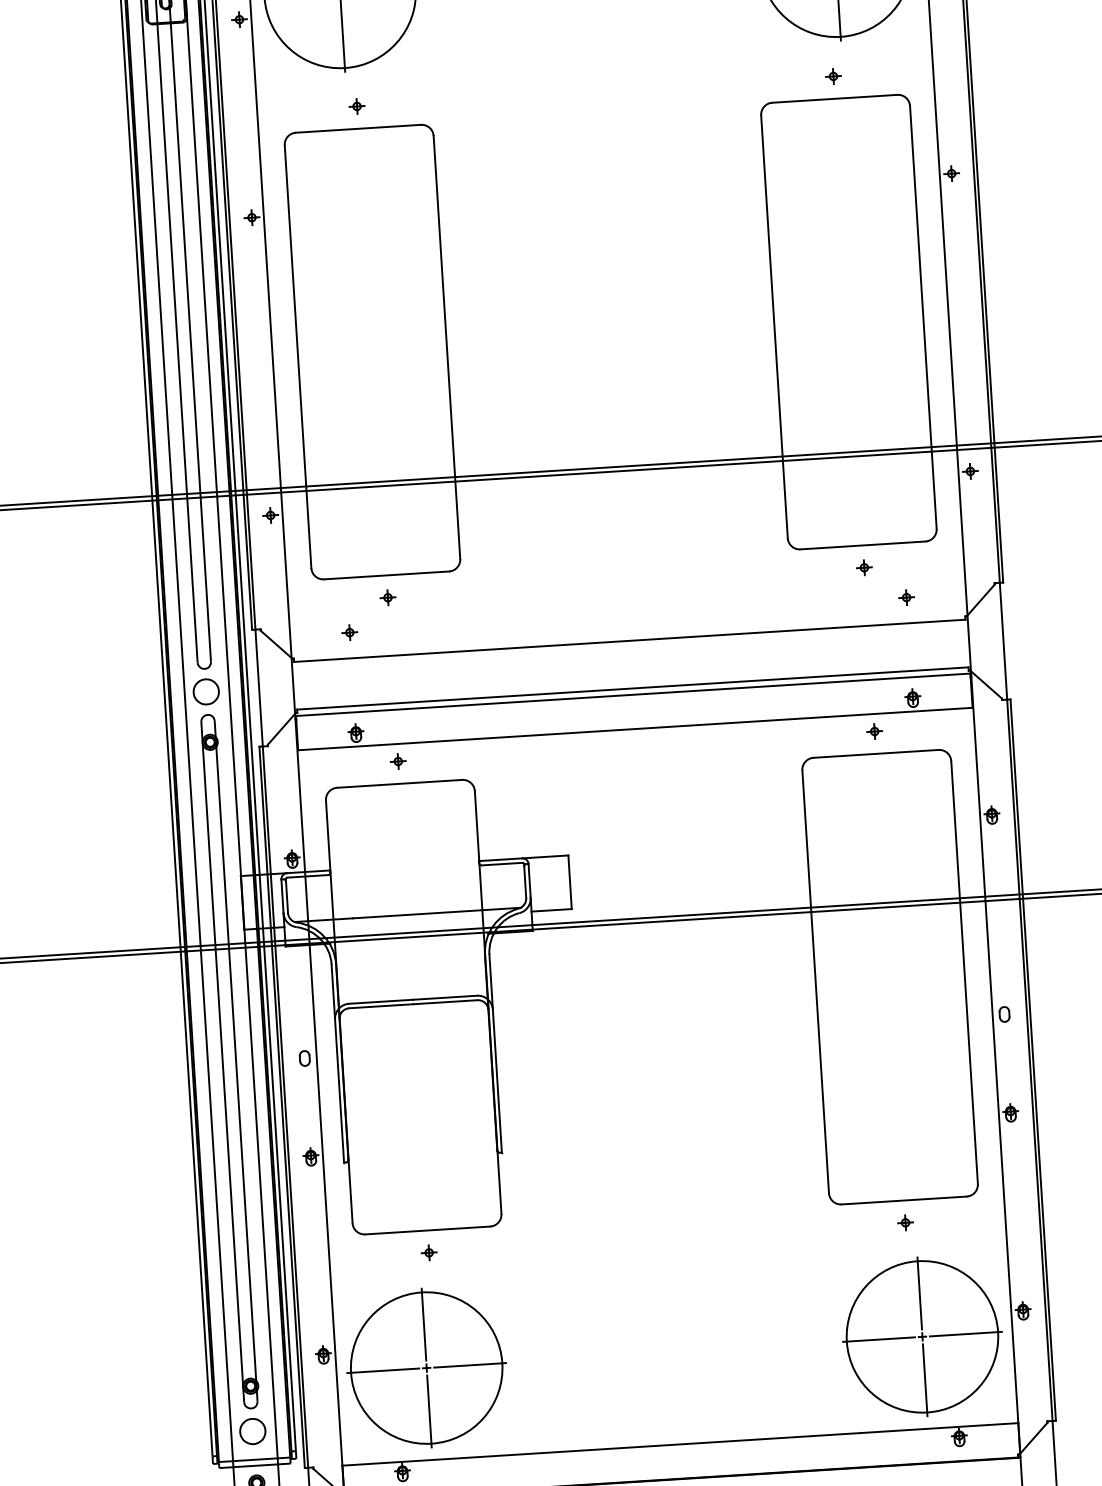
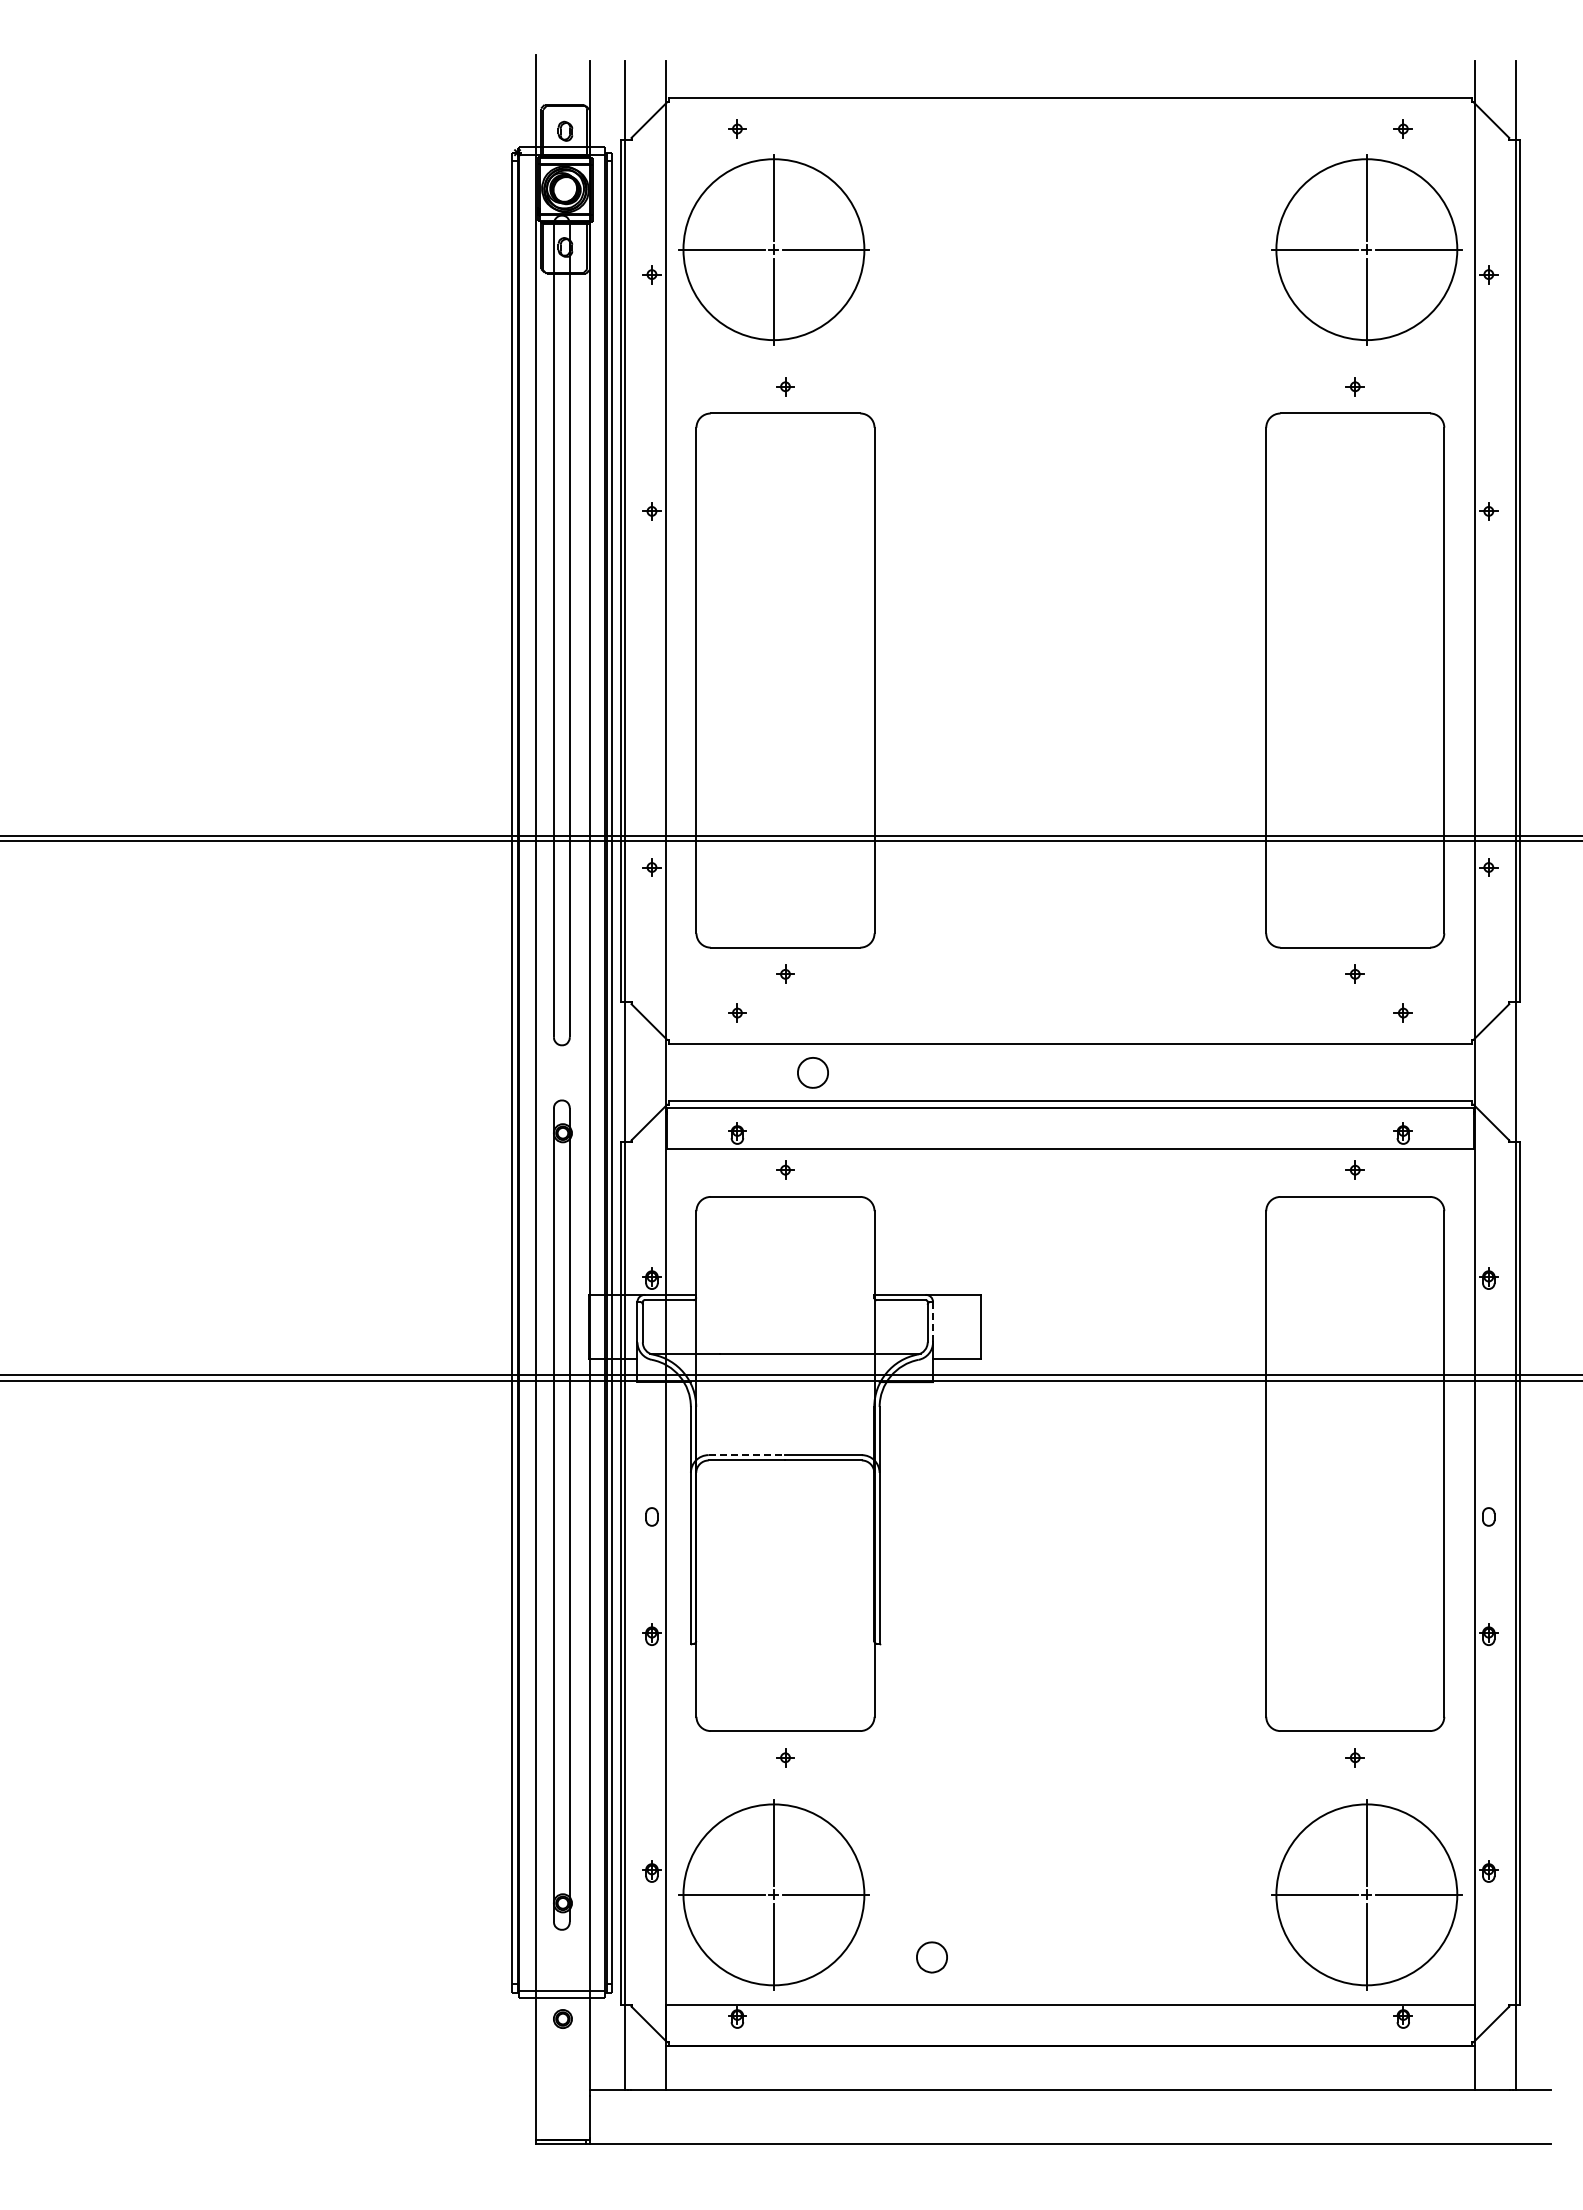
part: (205, 691) -> (812, 1072), moved
line: (530, 881) -> (933, 1322), solid -> dashed
line: (381, 1002) -> (747, 1455), solid -> dashed
part: (252, 1431) -> (931, 1957), moved

